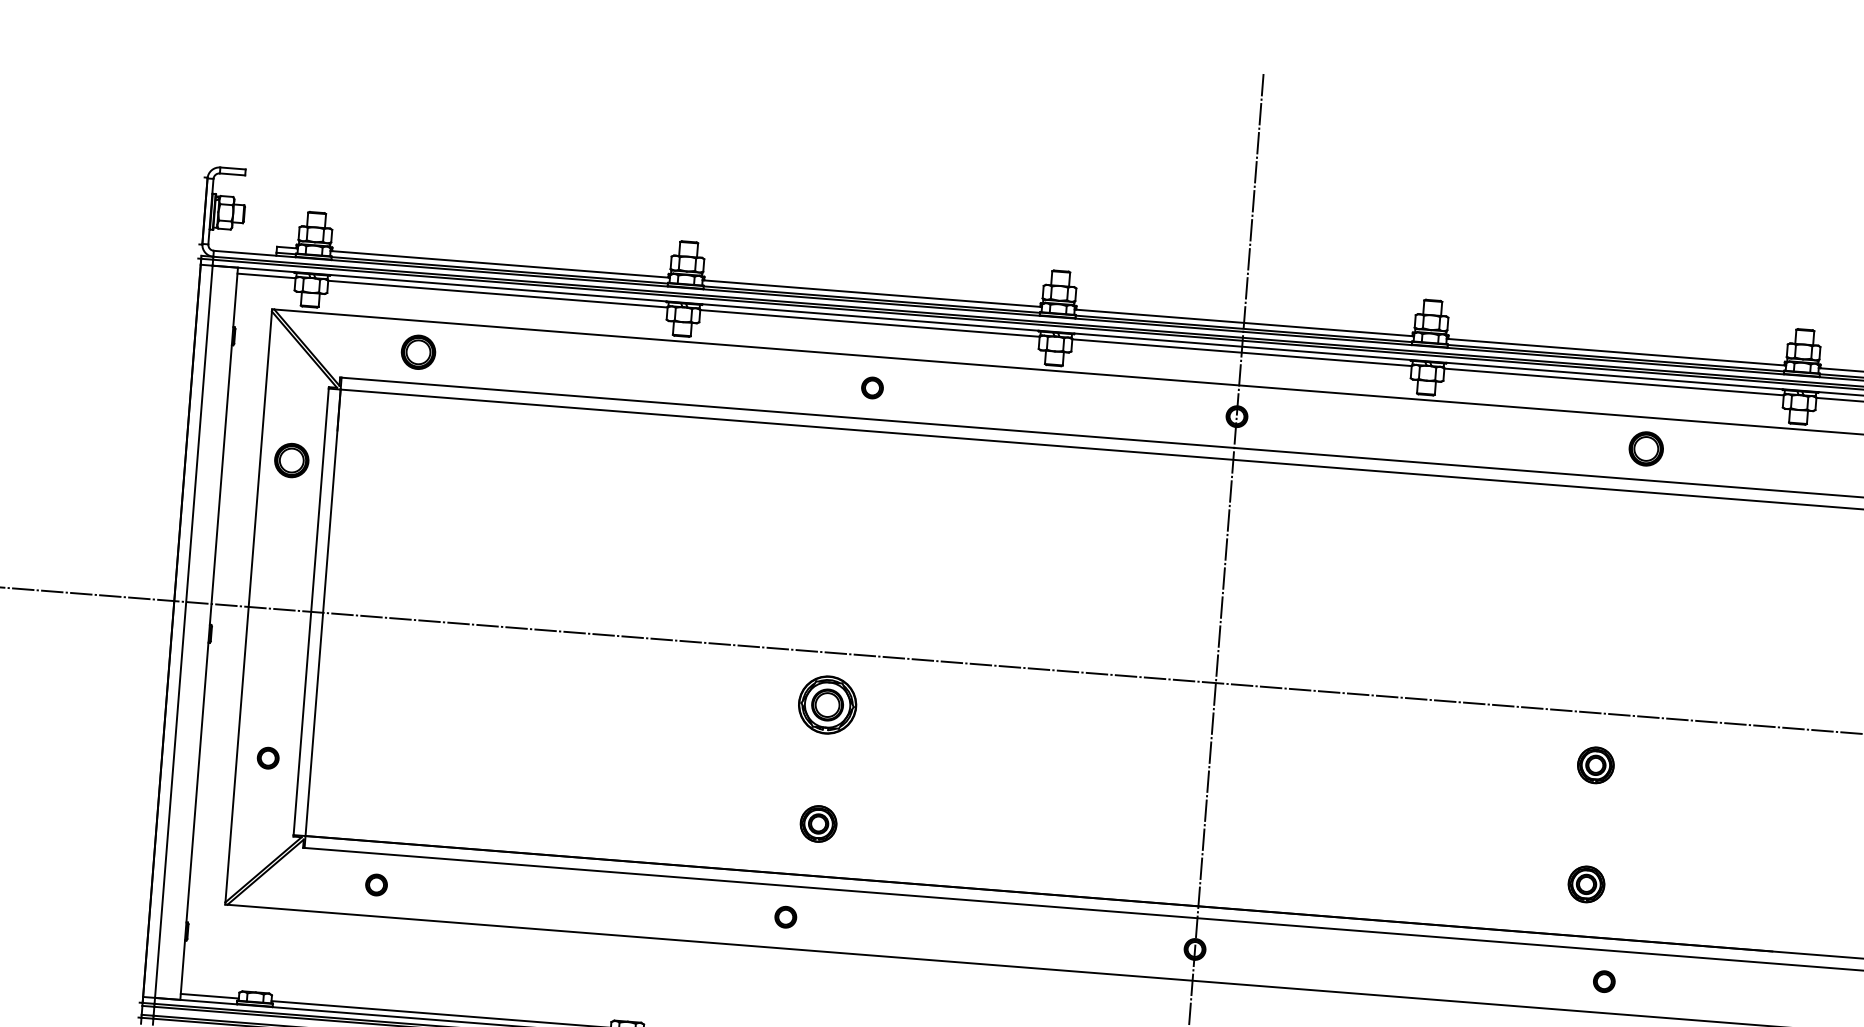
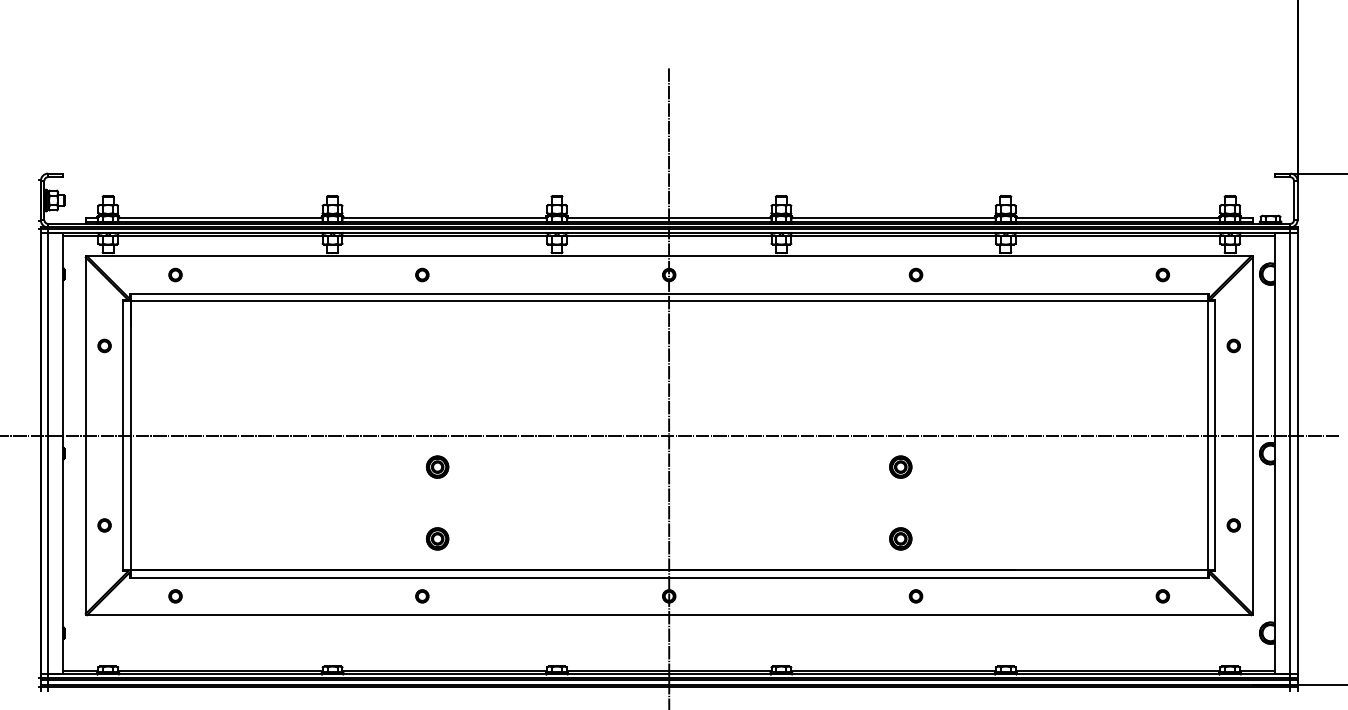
part: (418, 351) -> (175, 274), size x0.62
part: (872, 387) -> (422, 274), moved
part: (1645, 447) -> (915, 274), size x0.62
part: (291, 459) -> (104, 345), size x0.62
part: (827, 703) -> (437, 466), size x0.62

